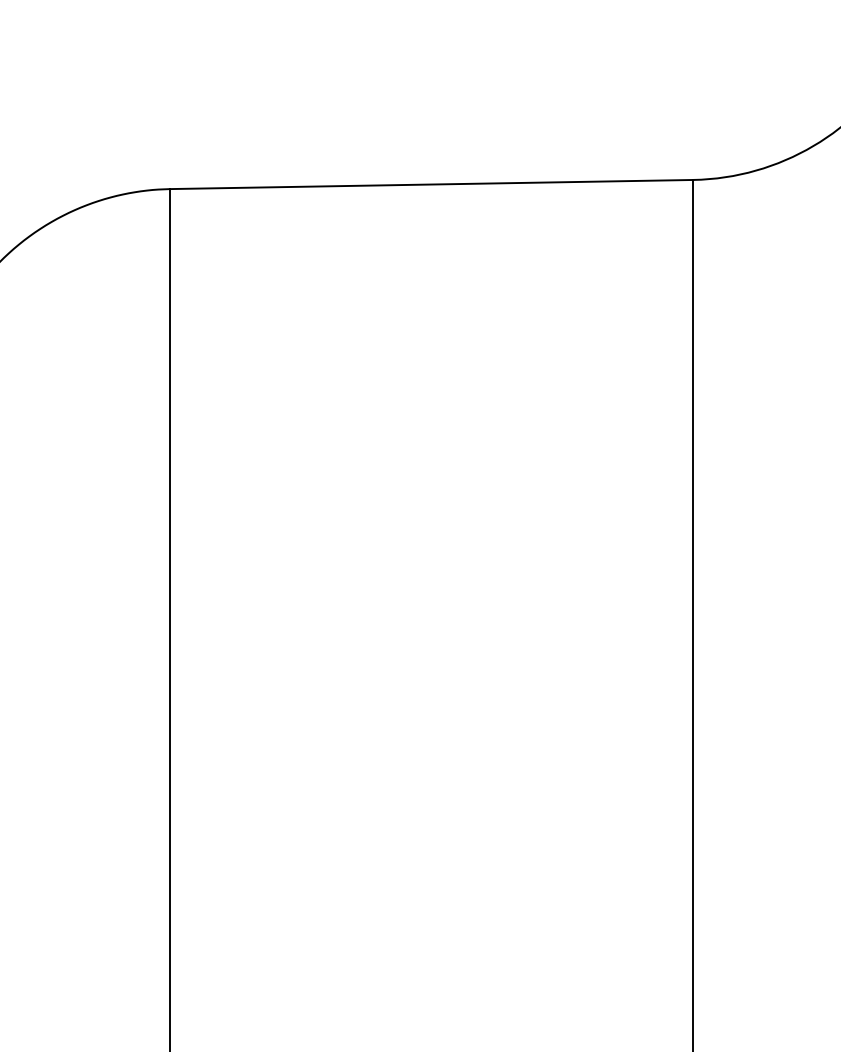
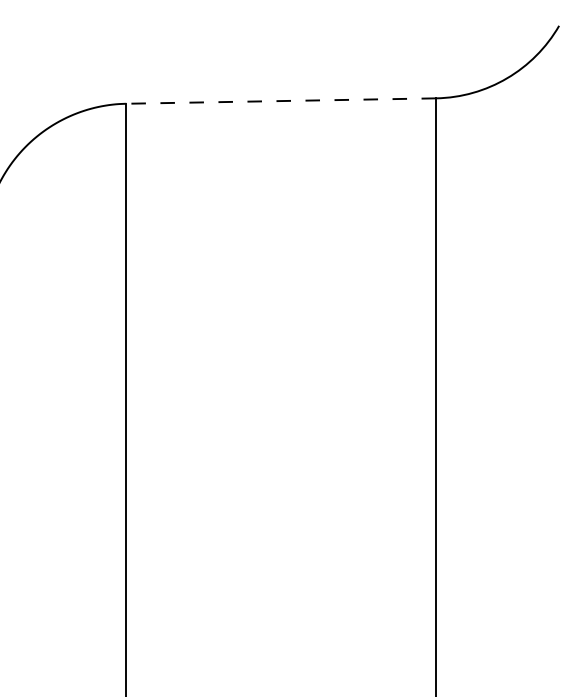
line: (432, 185) -> (281, 101), solid -> dashed

